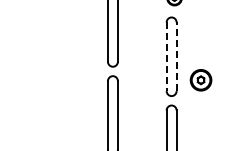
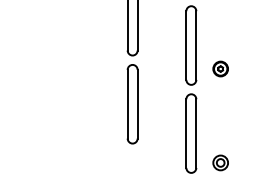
line: (176, 56) -> (196, 45), dashed -> solid
line: (166, 57) -> (186, 46), dashed -> solid
part: (200, 79) -> (220, 68), size x0.71

